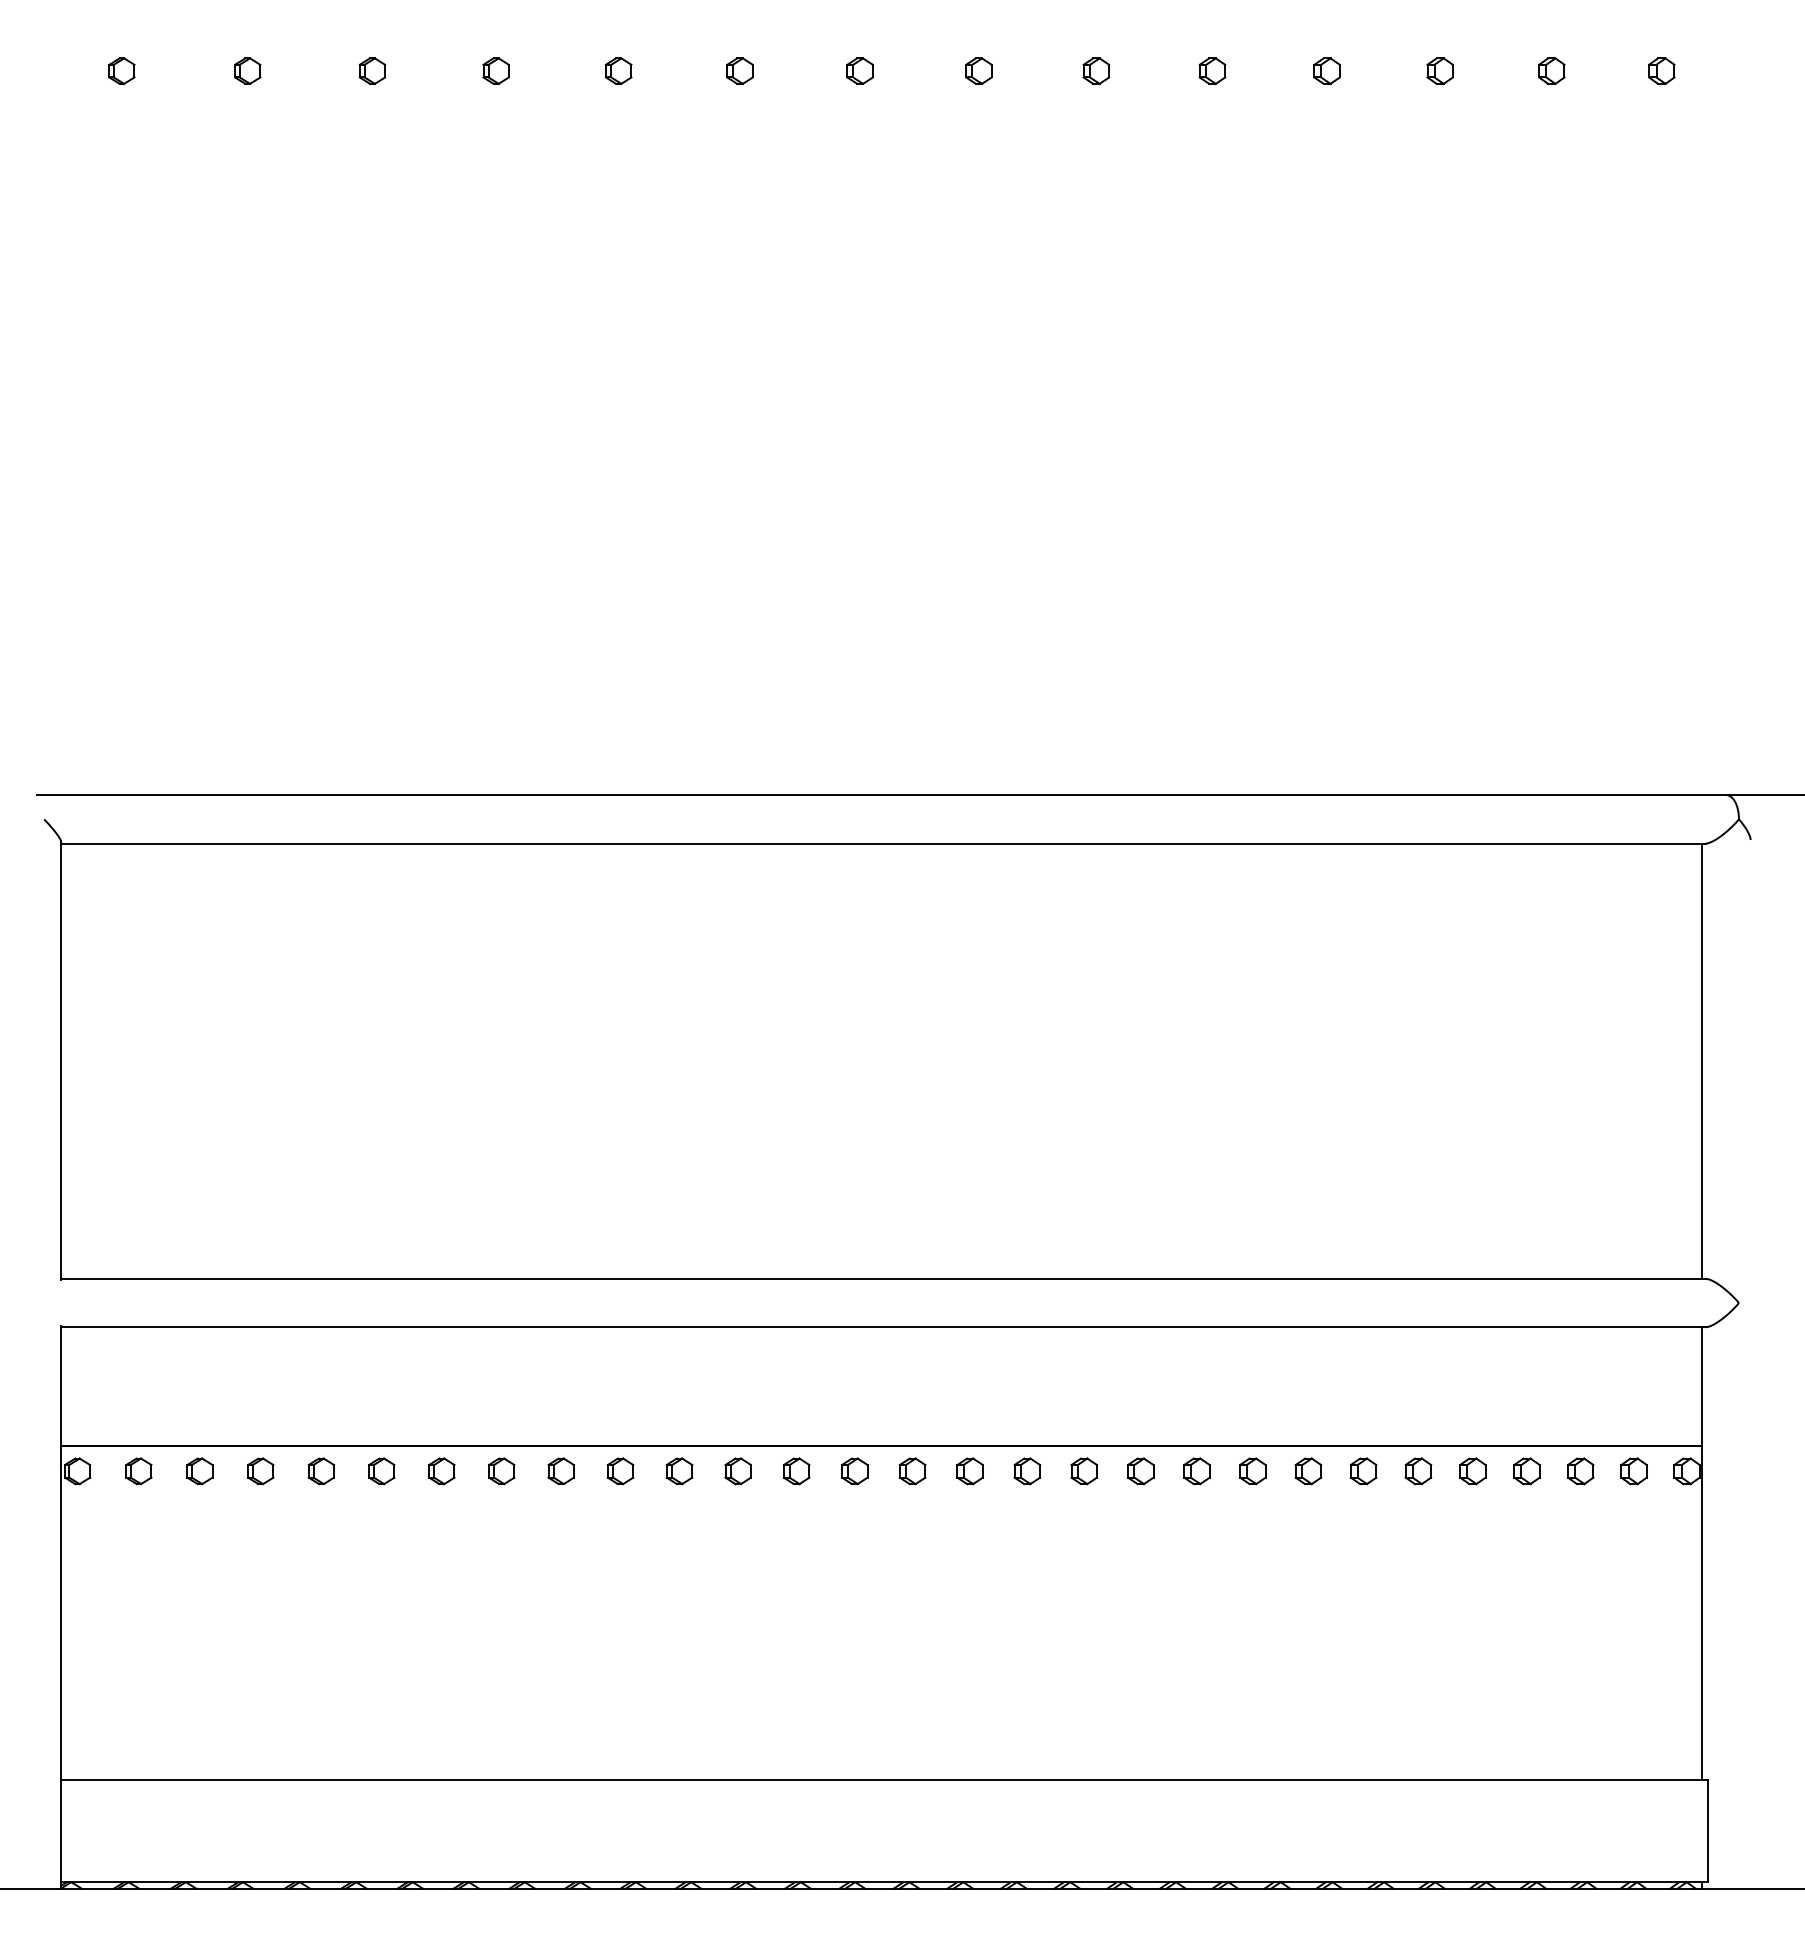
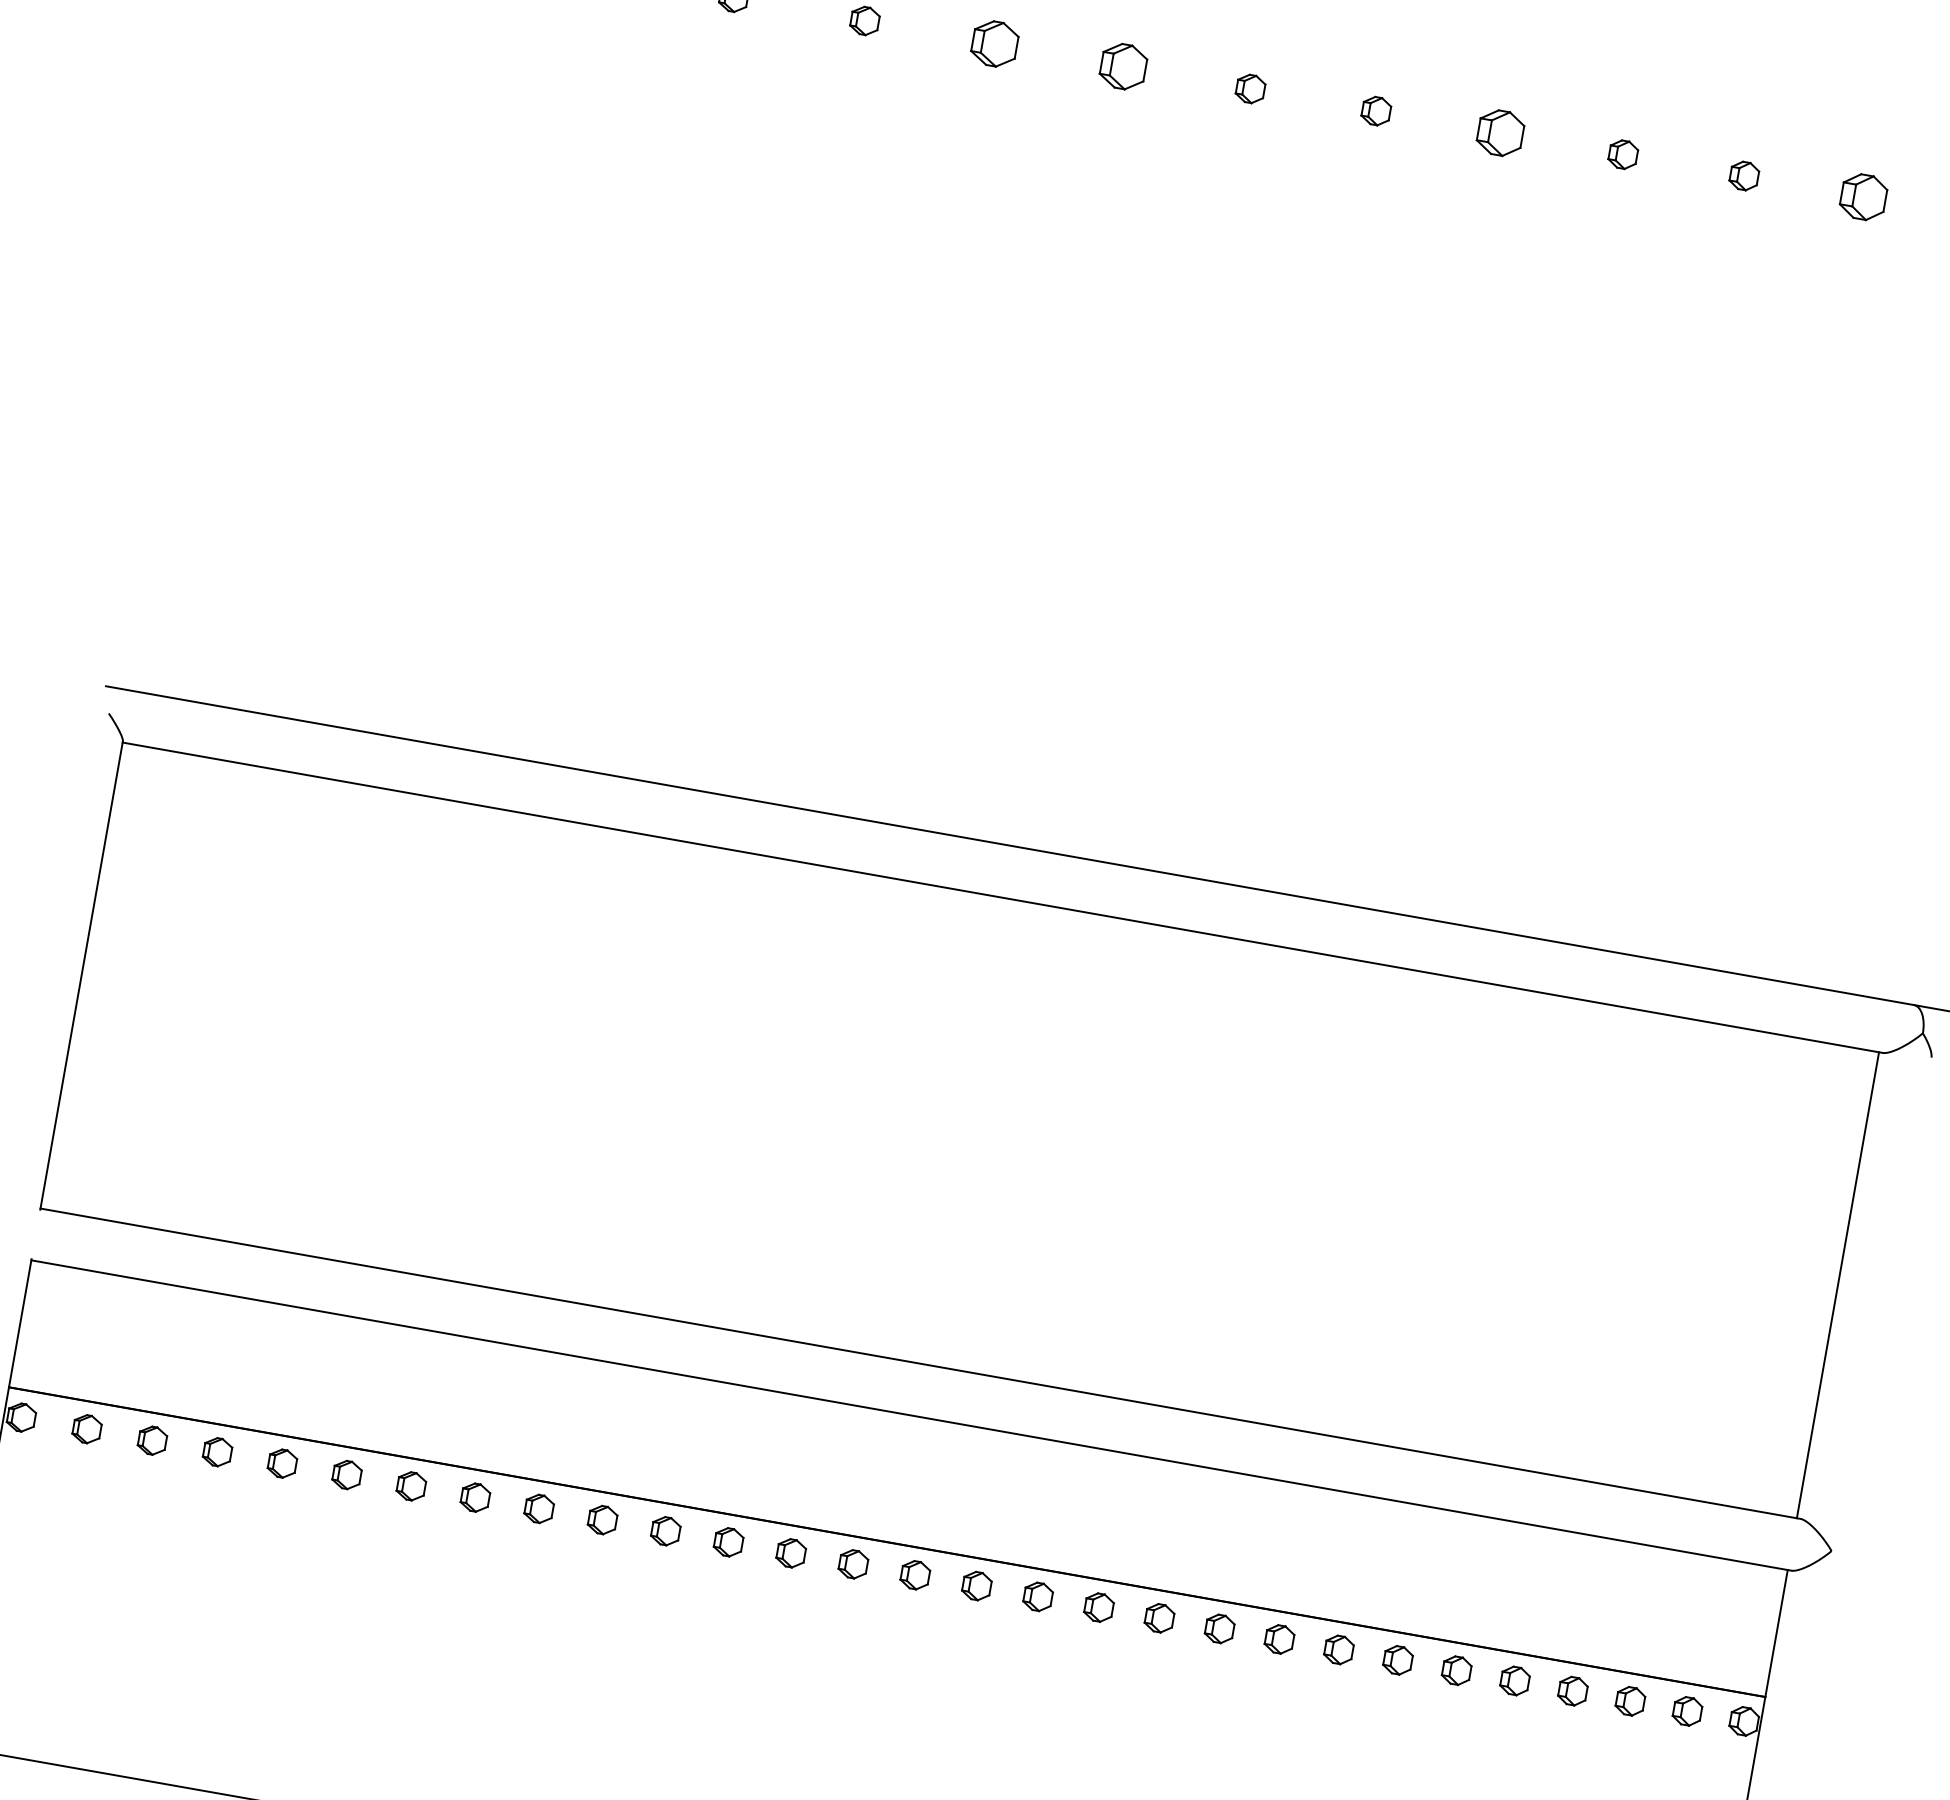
part: (739, 70) -> (994, 43), size x1.6
part: (859, 70) -> (1122, 65), size x1.6
part: (1212, 70) -> (1500, 132), size x1.6
part: (1551, 70) -> (1863, 196), size x1.6

